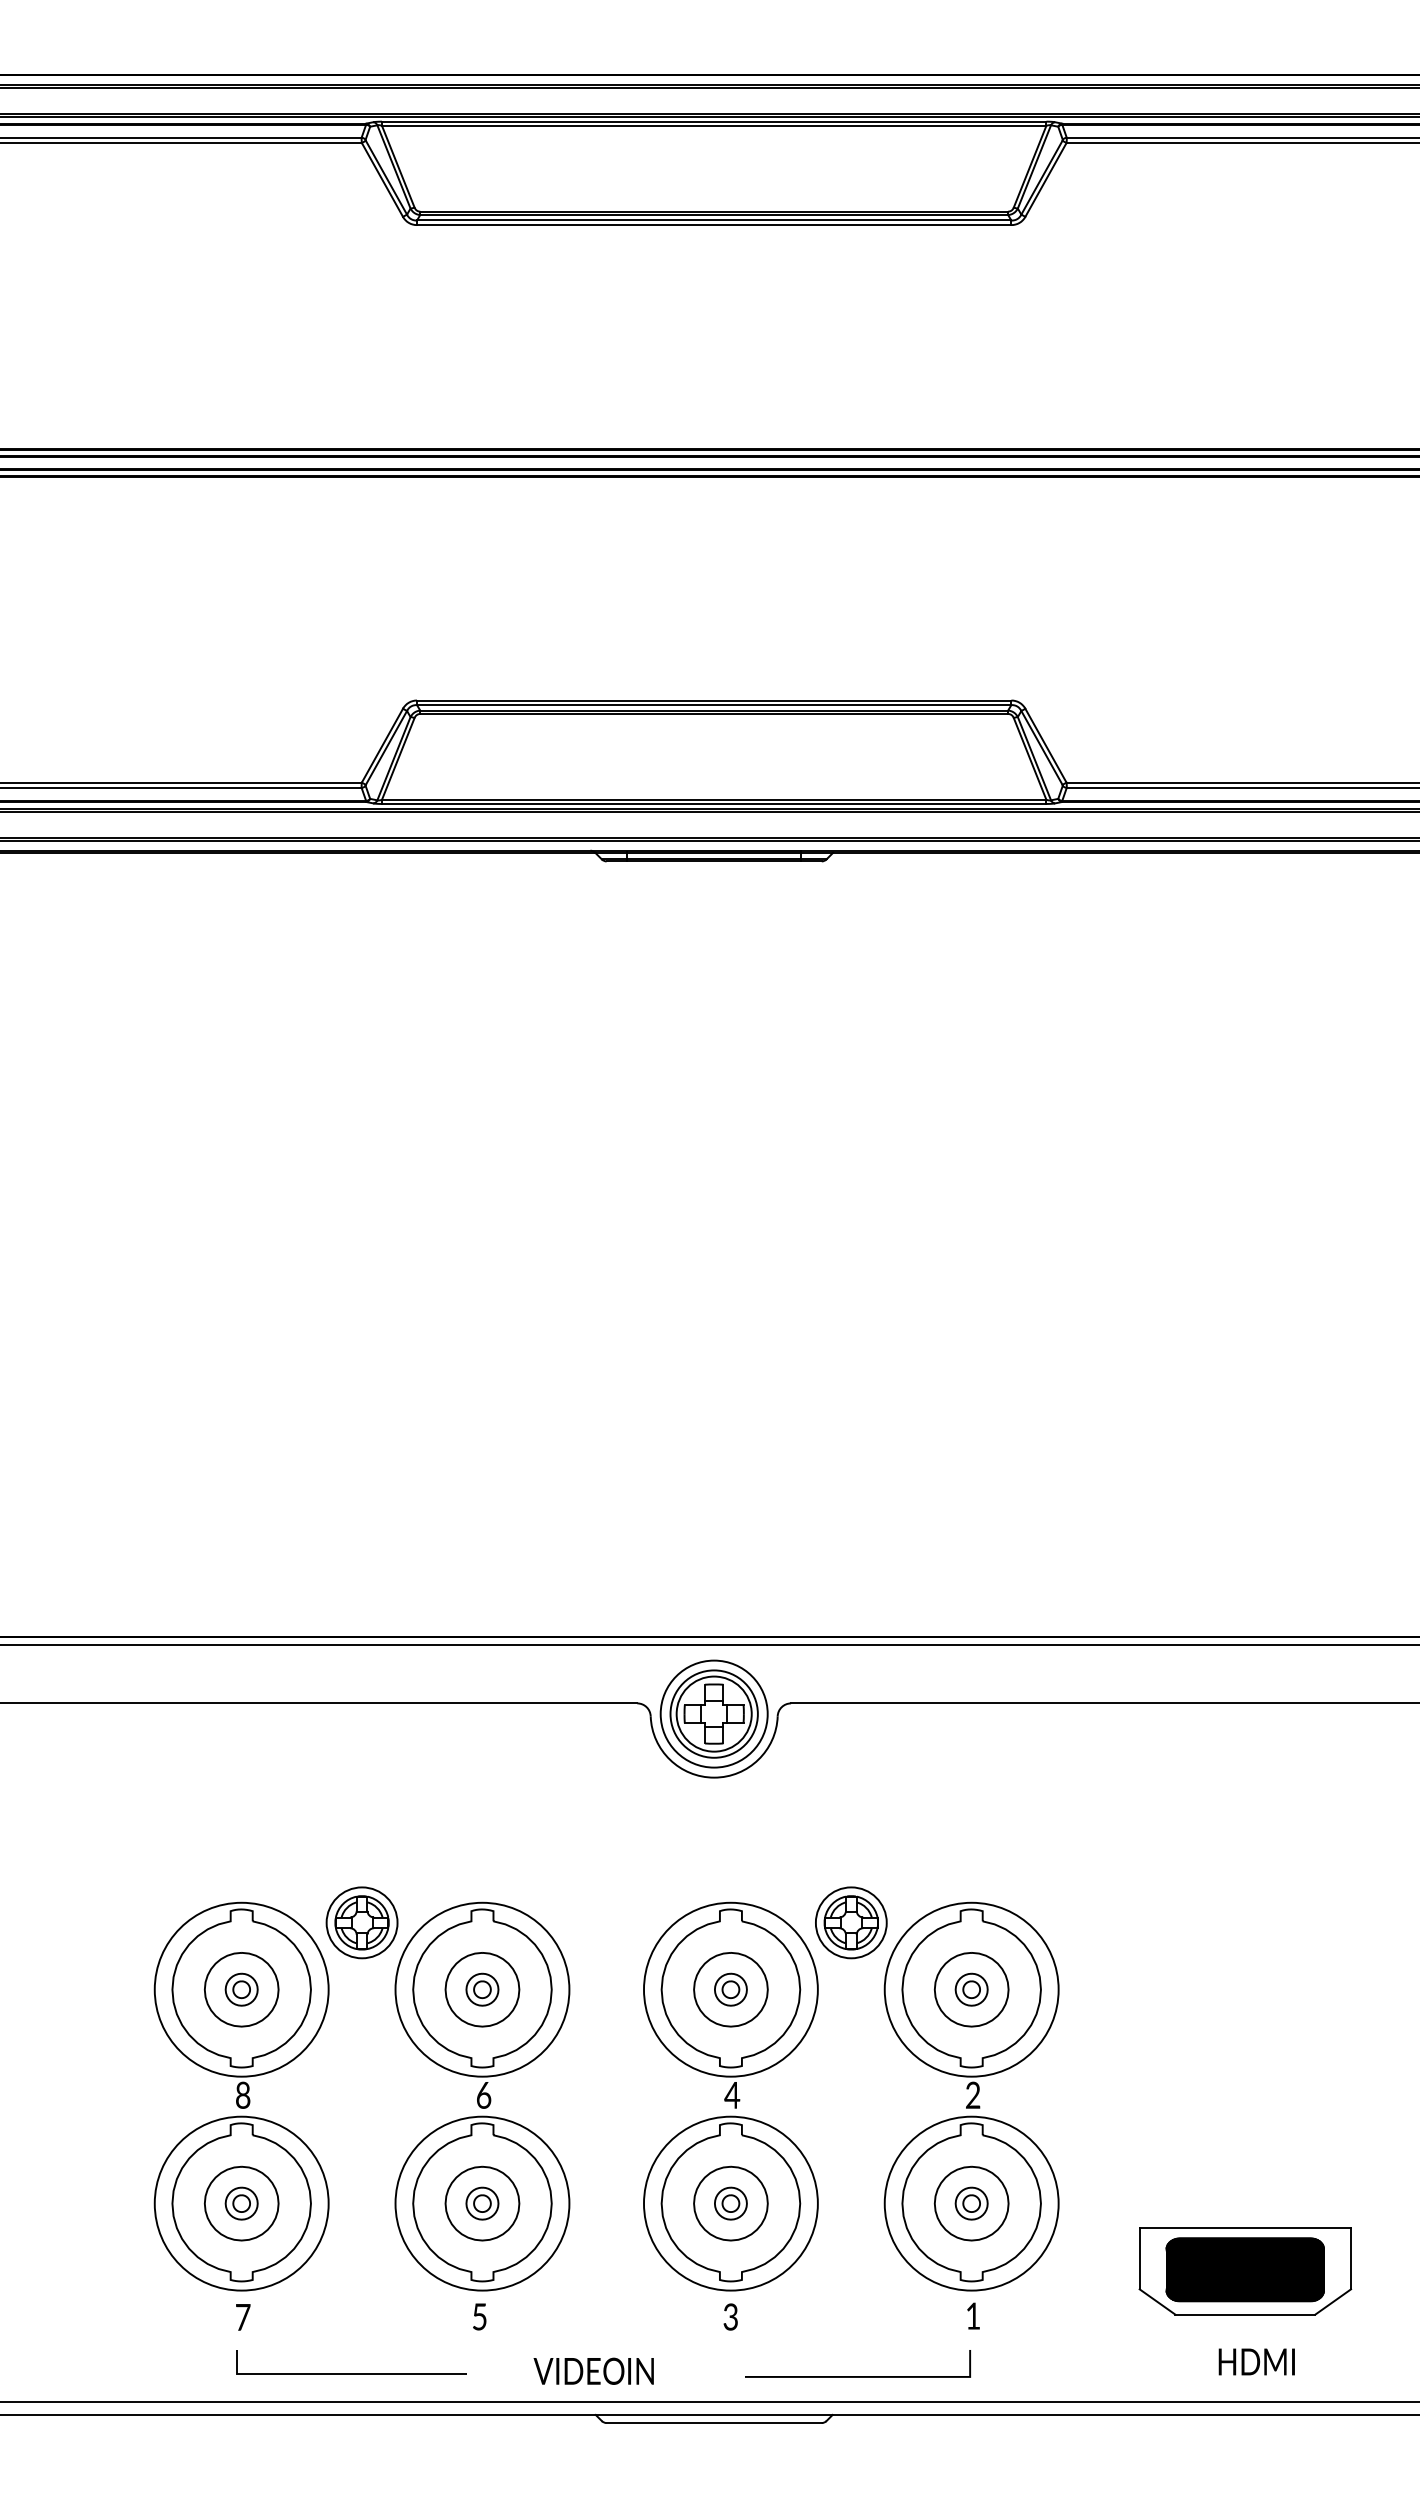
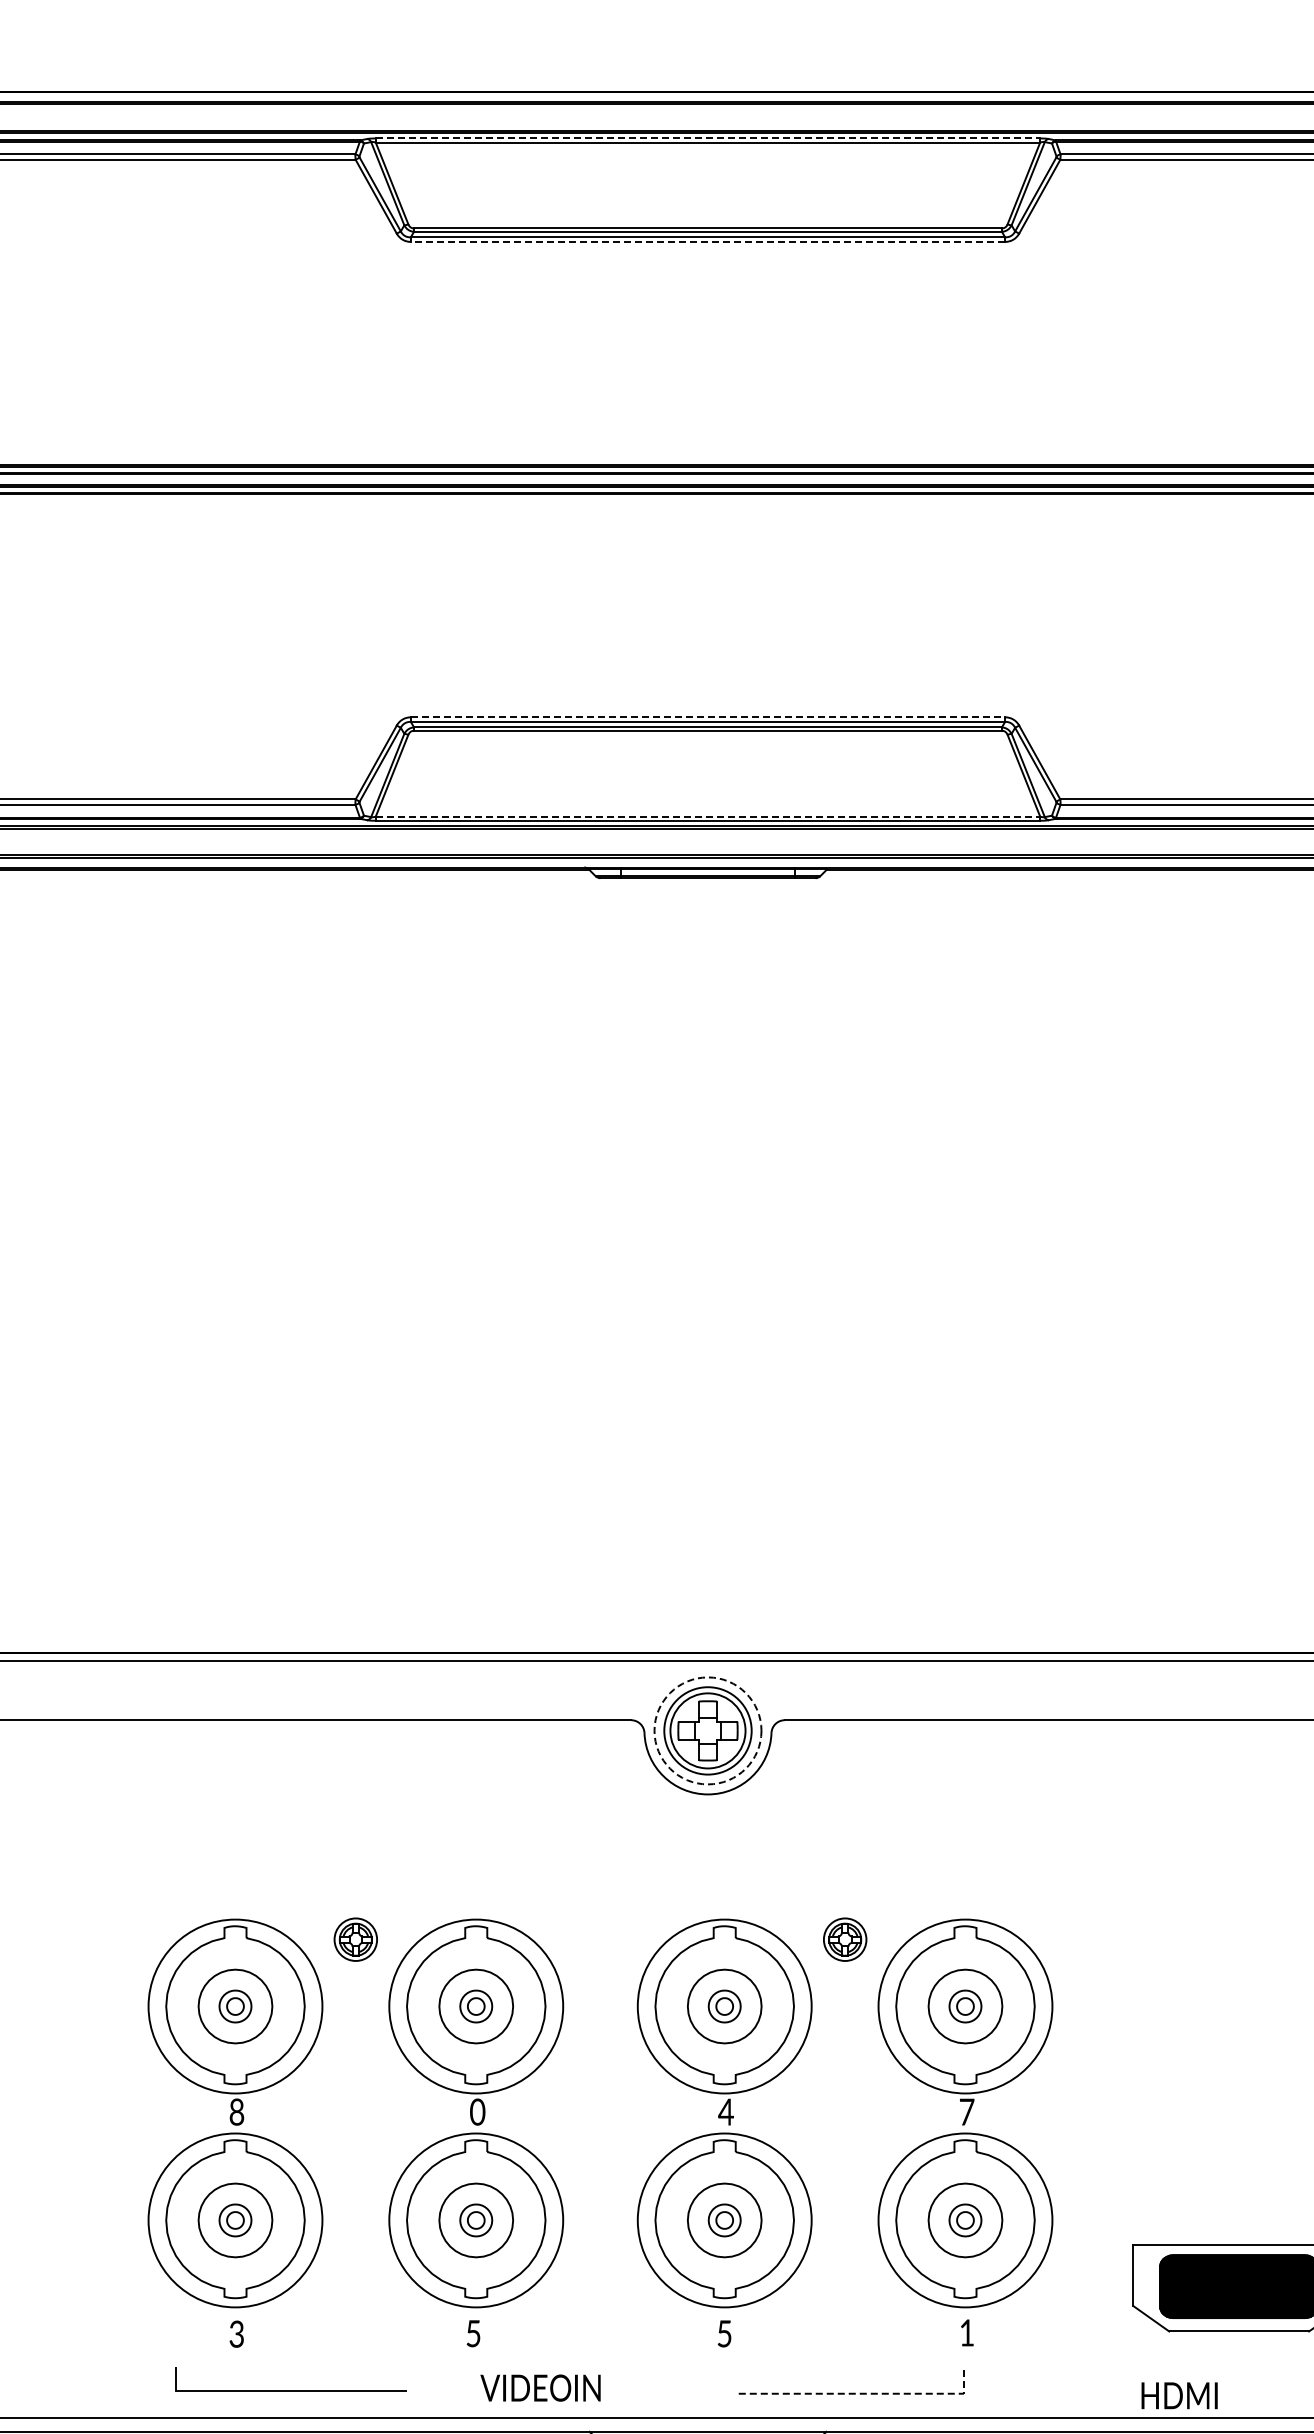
line: (714, 121) -> (708, 138), solid -> dashed
line: (713, 225) -> (707, 242), solid -> dashed
line: (714, 700) -> (708, 717), solid -> dashed
line: (714, 799) -> (708, 816), solid -> dashed
circle: (713, 1713) -> (707, 1730), solid -> dashed
part: (361, 1922) -> (355, 1939), size x0.6
part: (851, 1922) -> (845, 1939), size x0.6
text: (483, 2094) -> (477, 2111), 6 -> 0
text: (973, 2094) -> (967, 2111), 2 -> 7
text: (242, 2316) -> (236, 2333), 7 -> 3
text: (730, 2316) -> (724, 2333), 3 -> 5
text: (1256, 2361) -> (1179, 2395), moved
text: (593, 2370) -> (540, 2387), moved
line: (351, 2373) -> (291, 2390), moved
line: (871, 2376) -> (865, 2393), solid -> dashed

